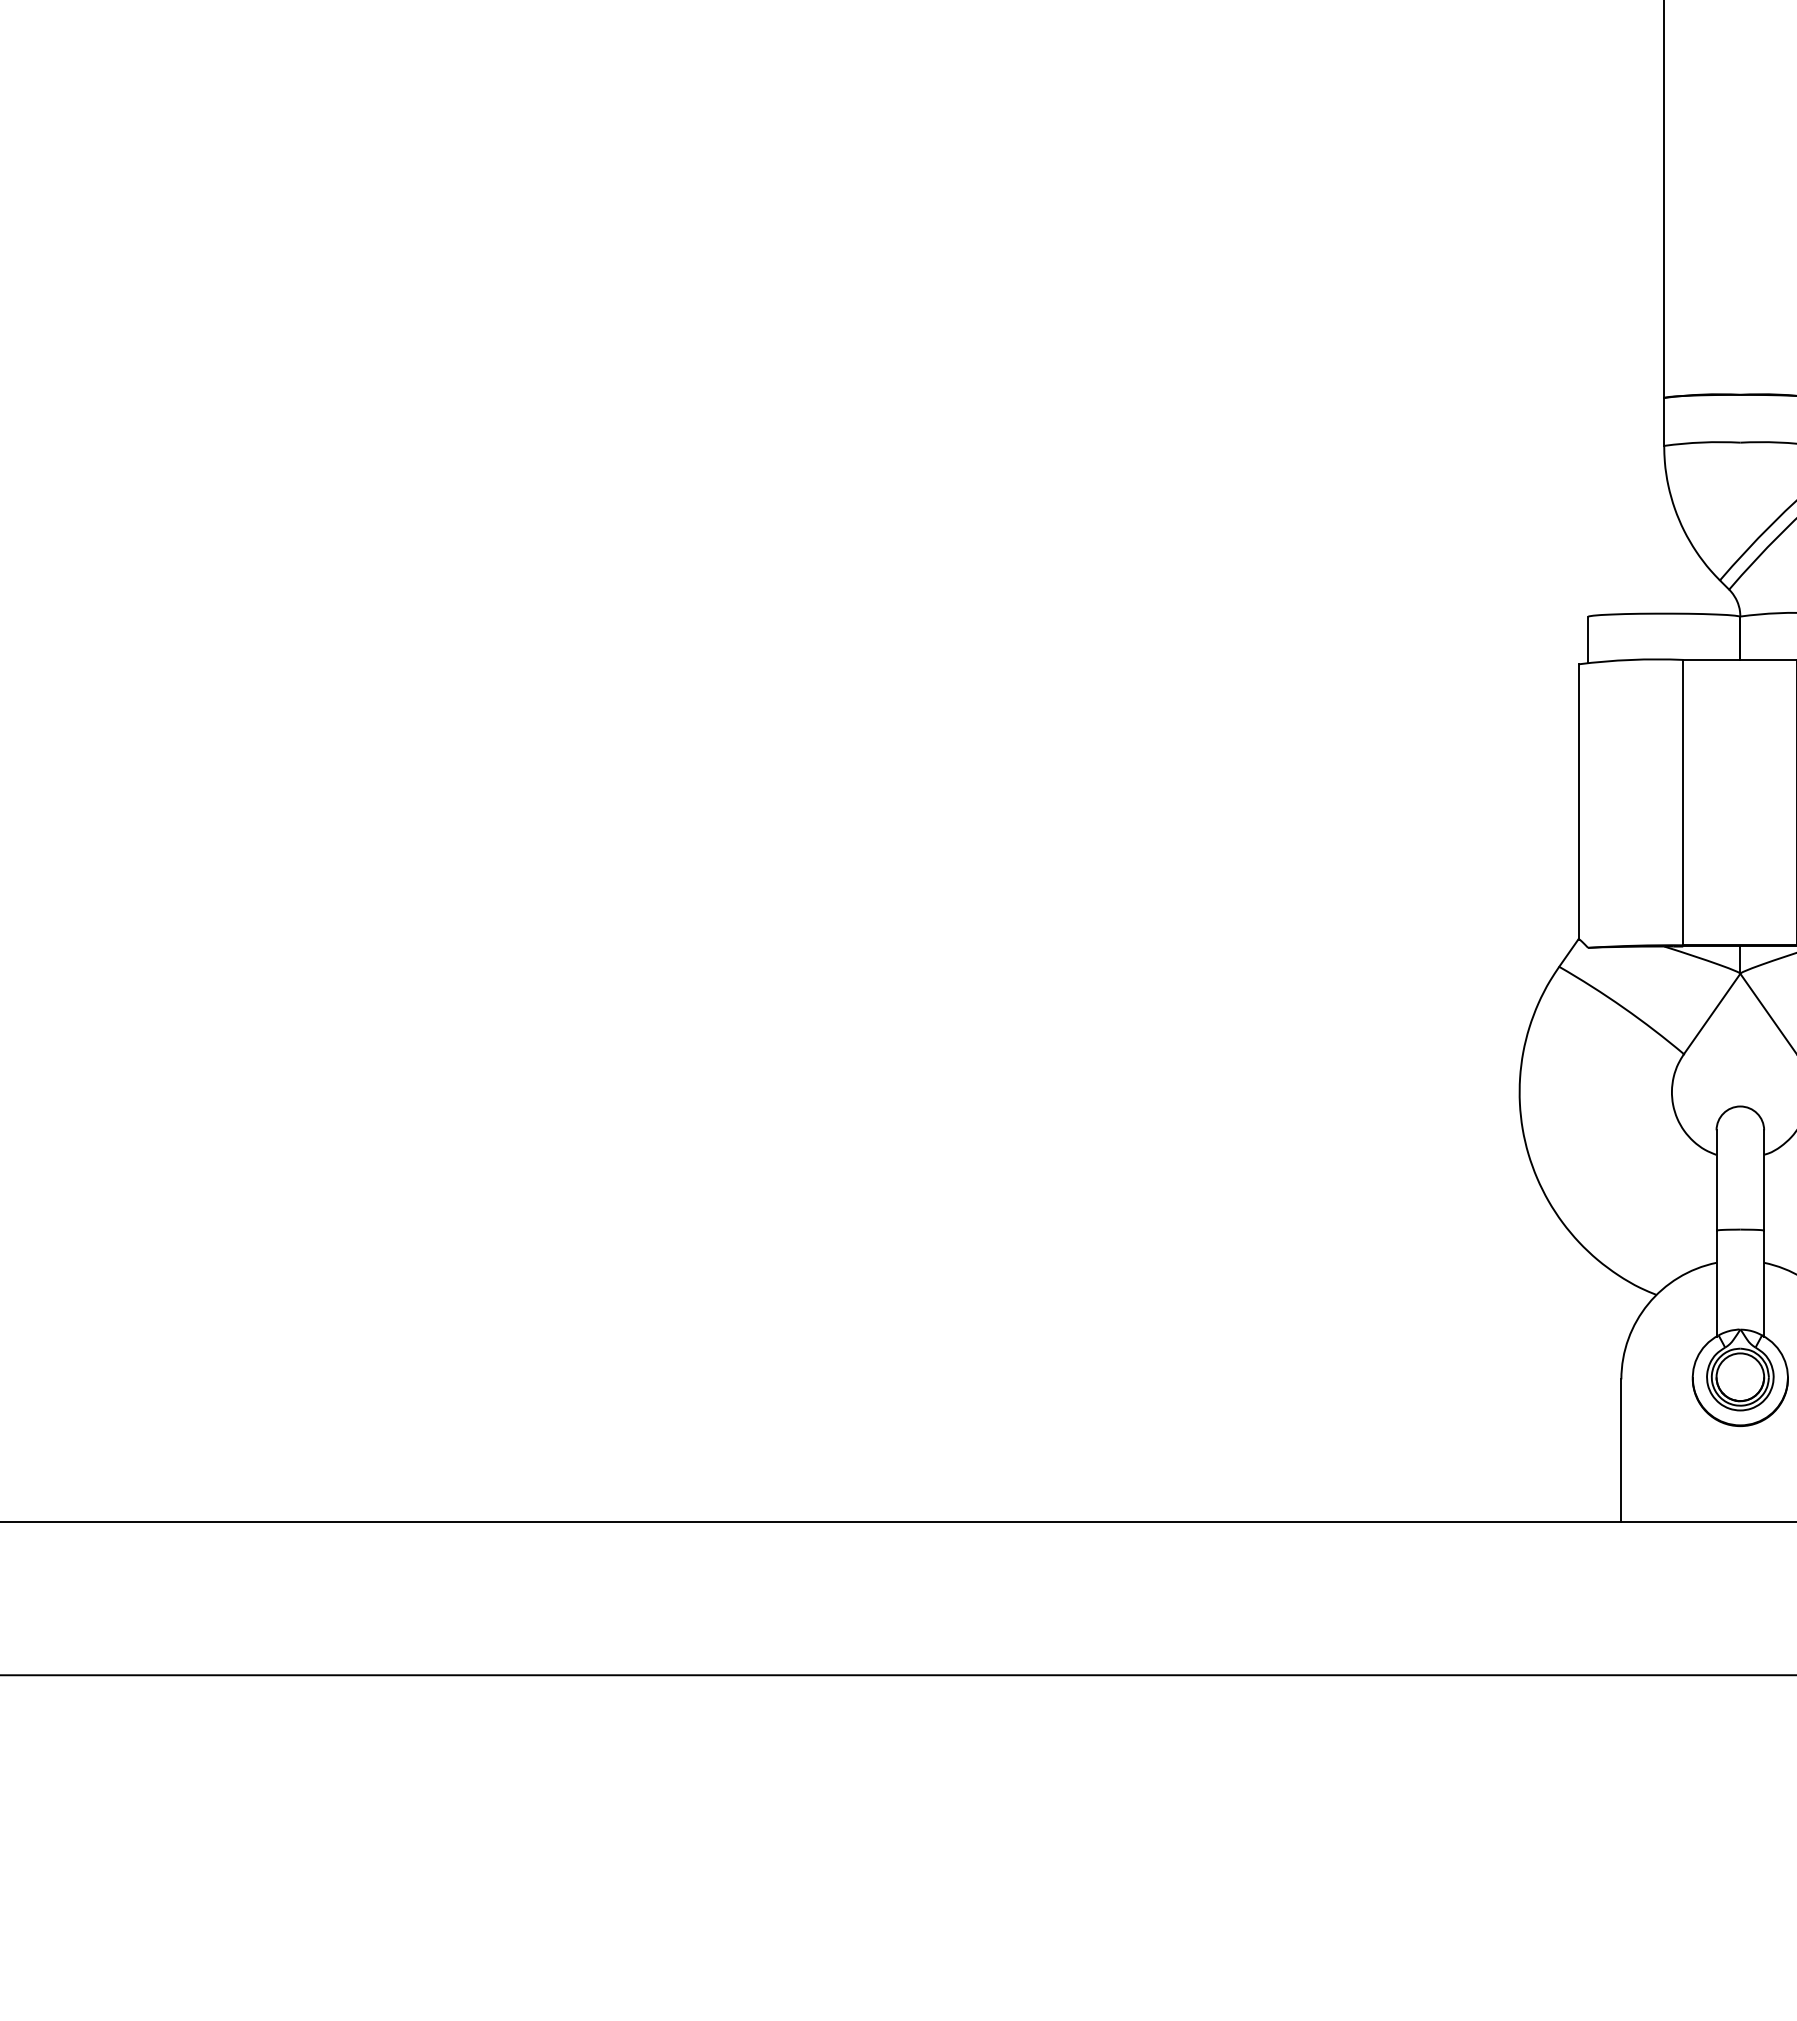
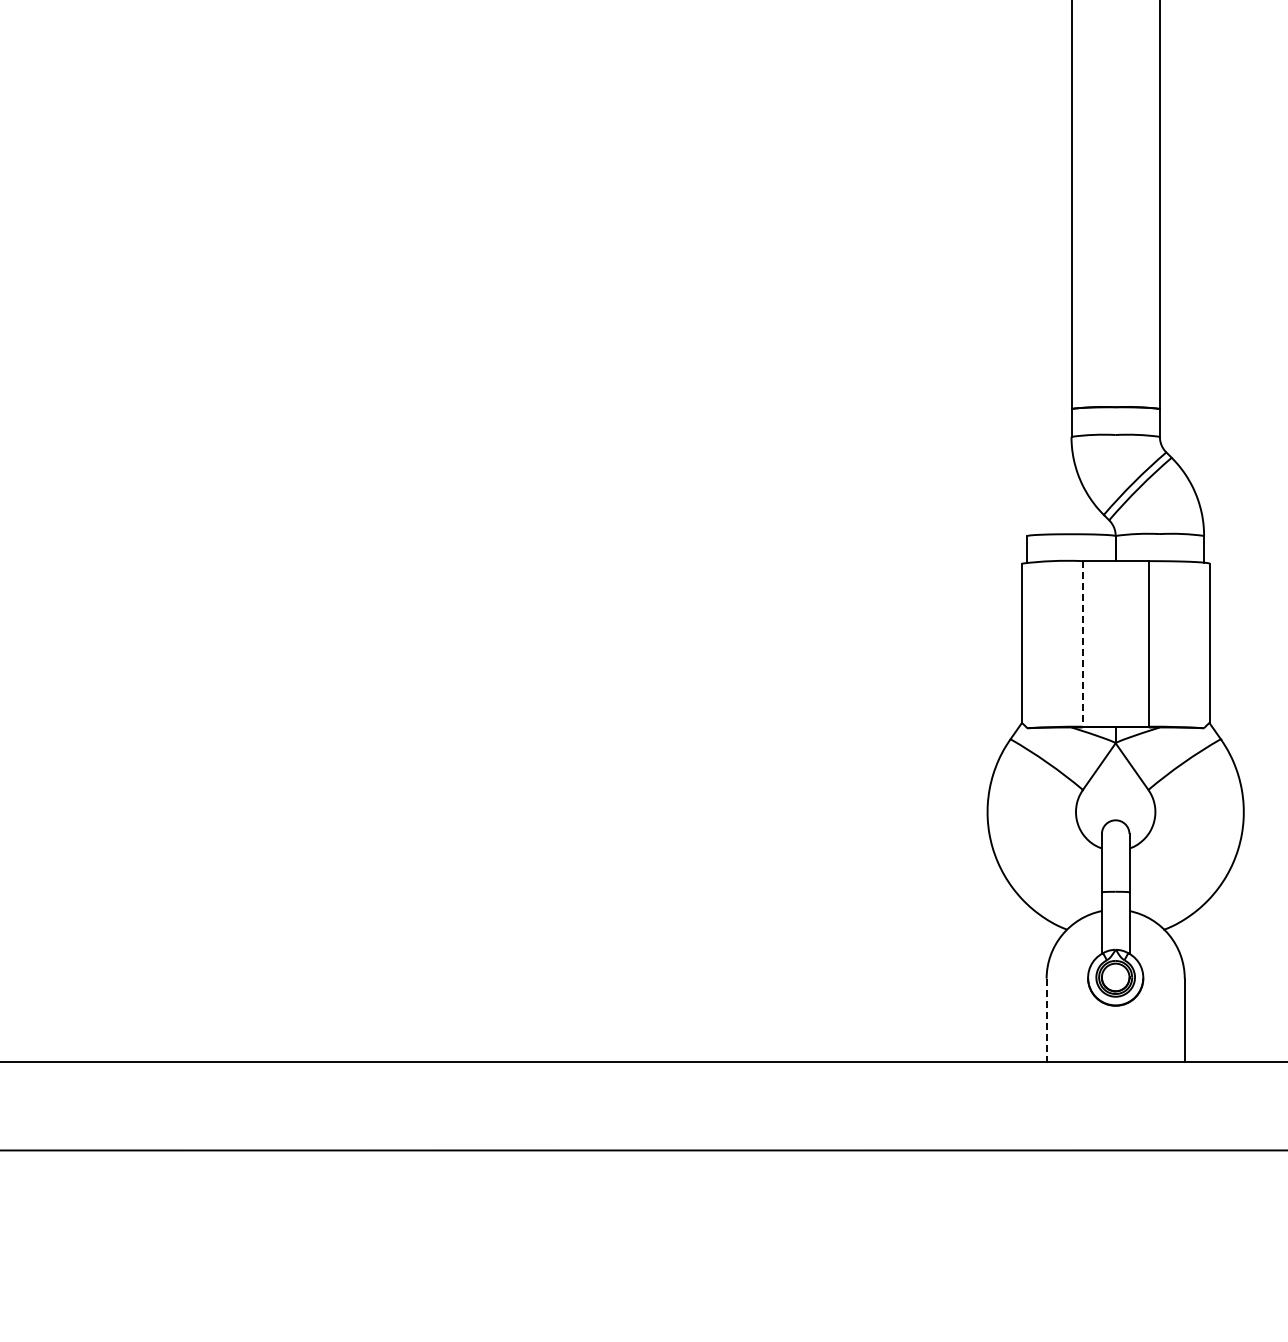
line: (1683, 801) -> (1082, 643), solid -> dashed
line: (1621, 1451) -> (1046, 1020), solid -> dashed

